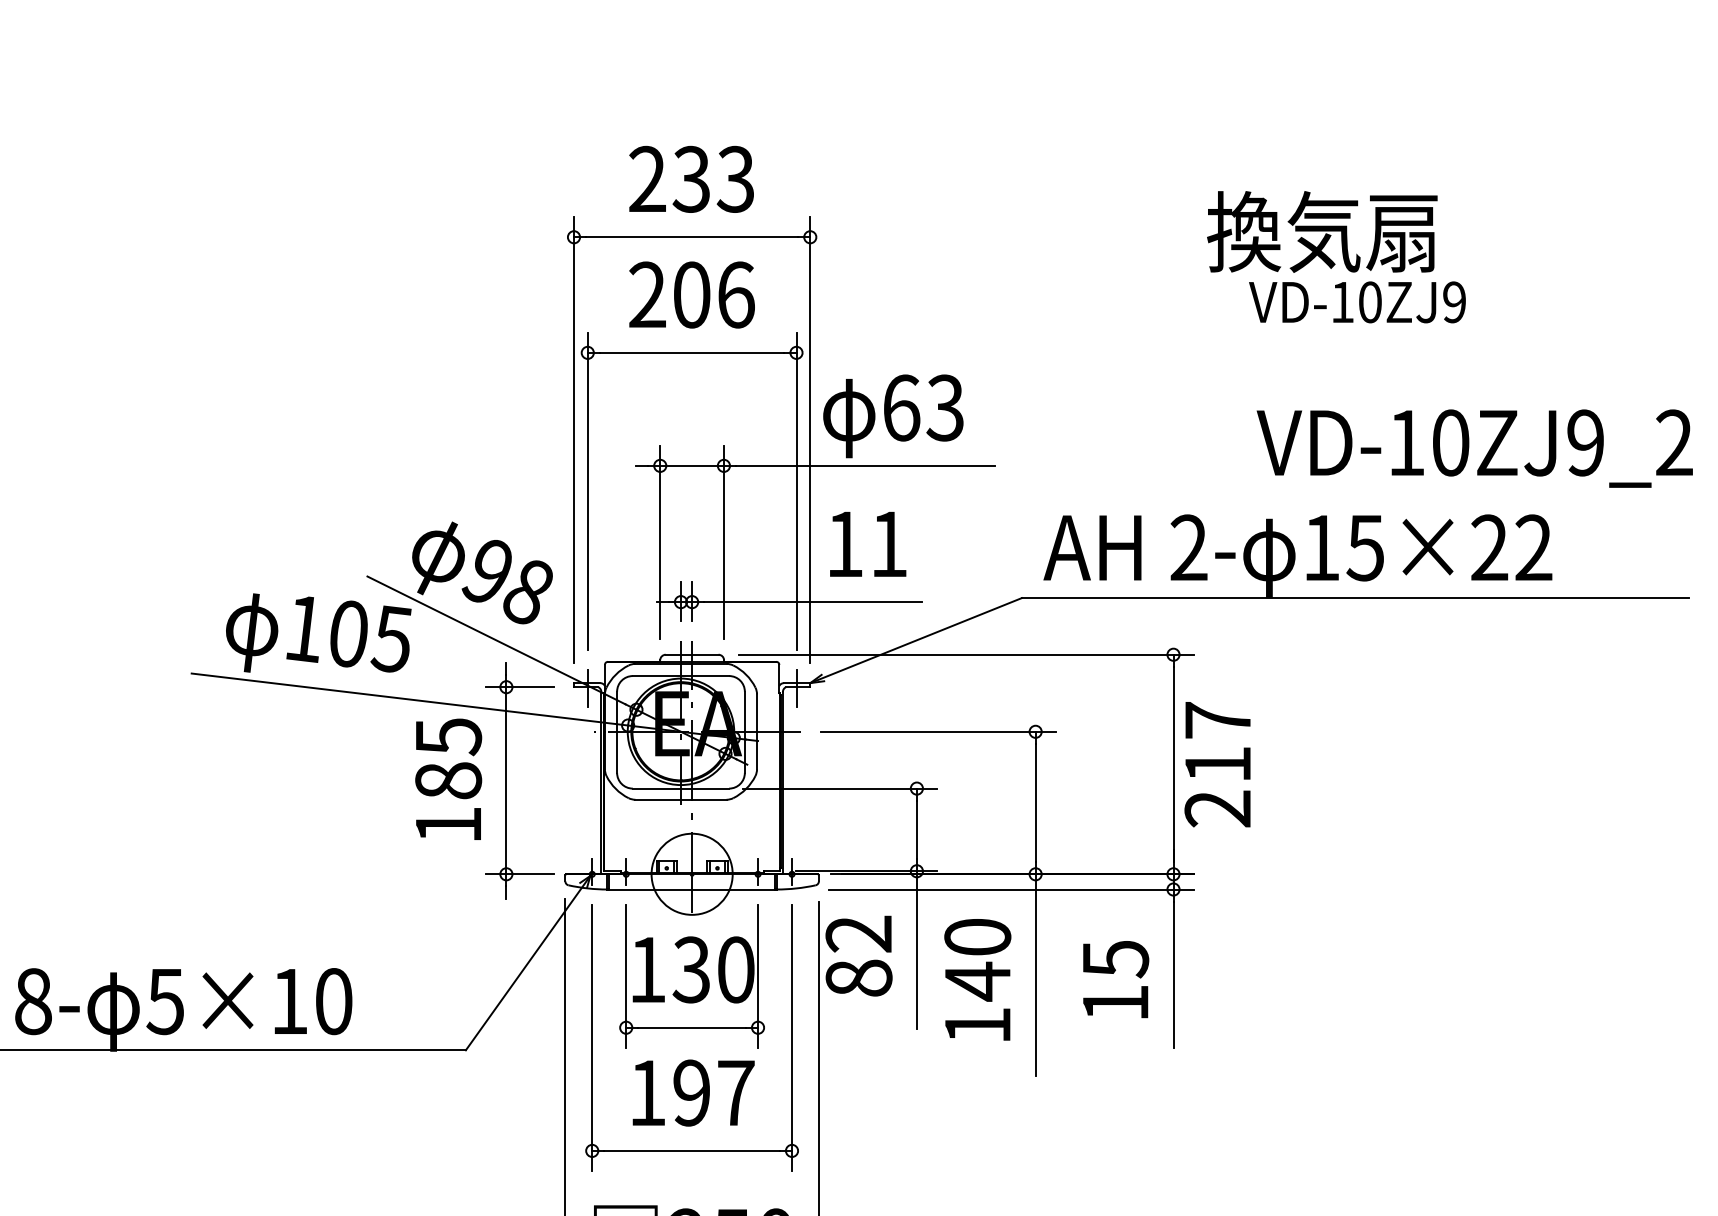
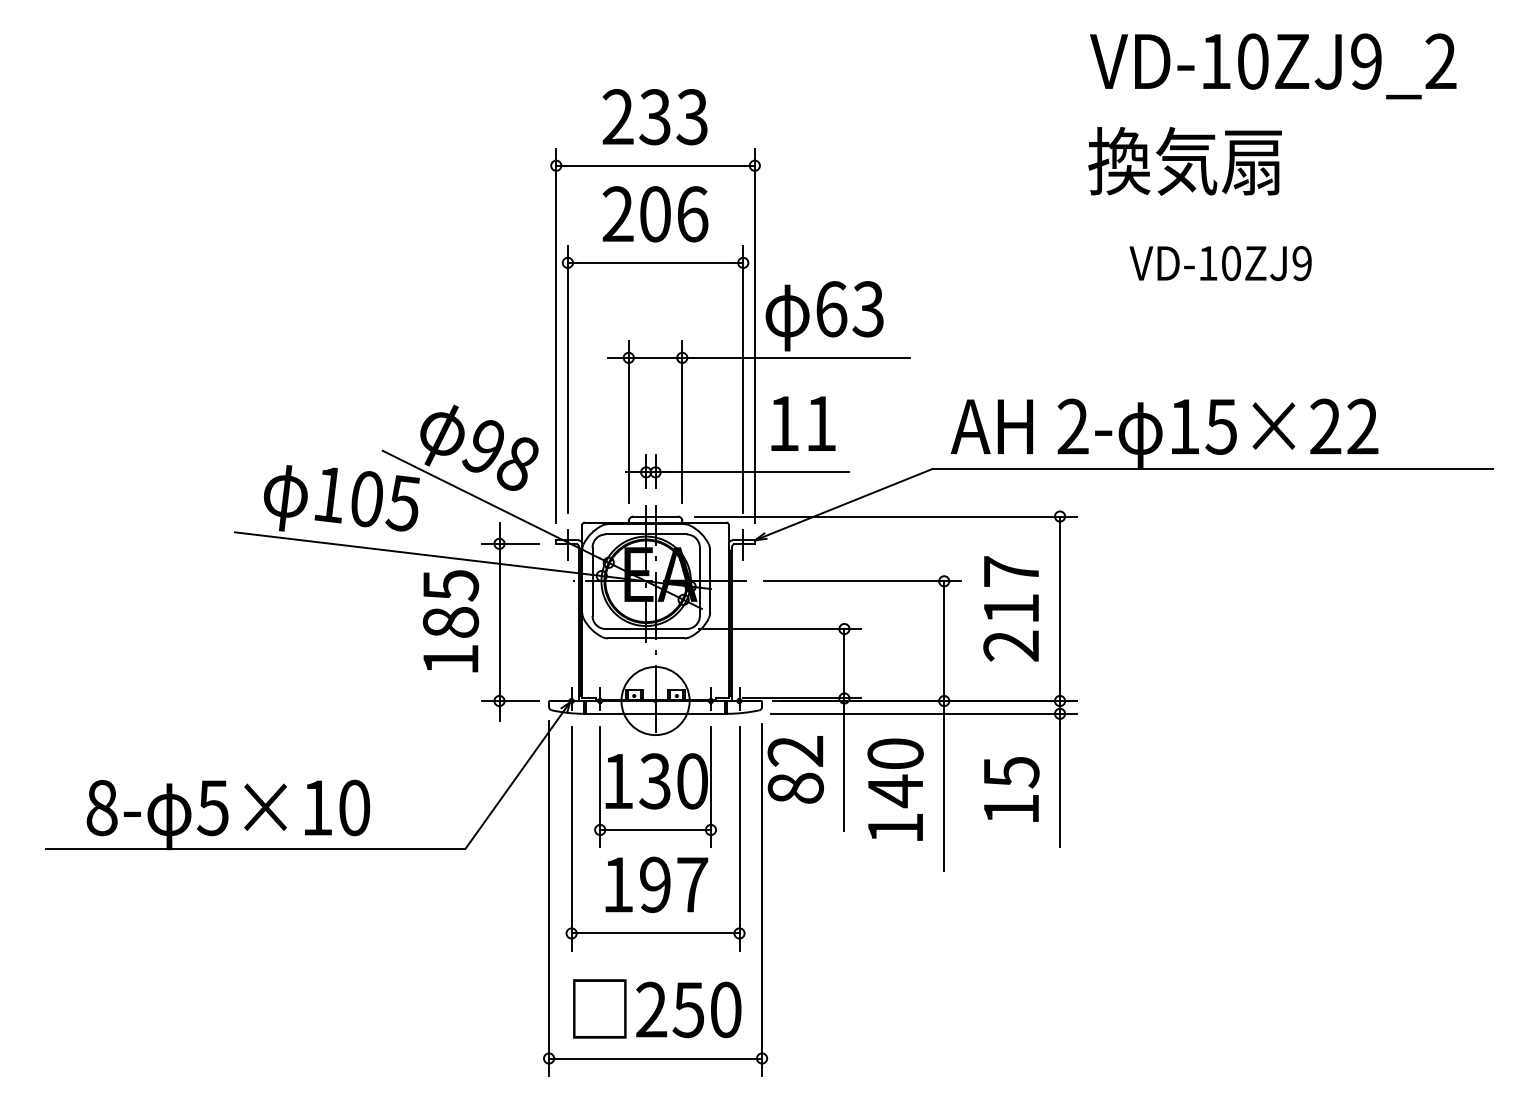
text: (1357, 302) -> (1220, 263), moved
text: (1475, 448) -> (1273, 66), moved
text: (1216, 764) -> (1010, 608), moved

